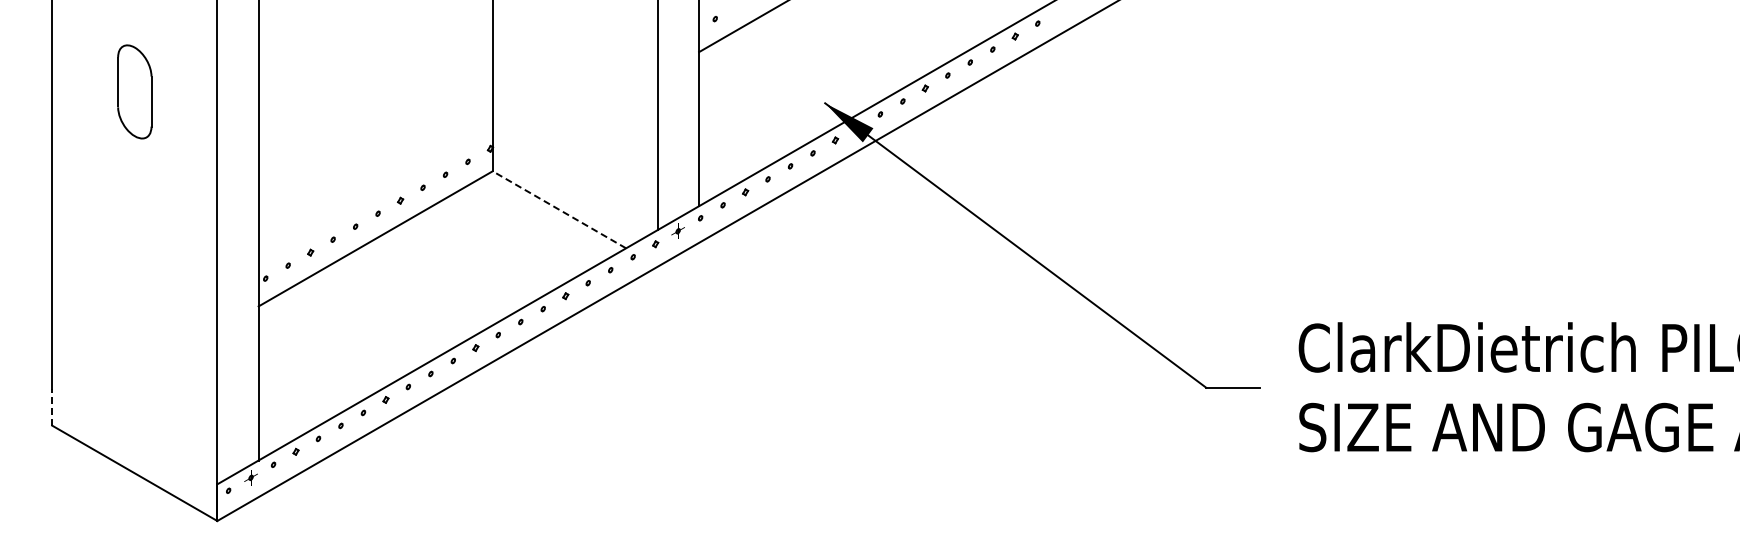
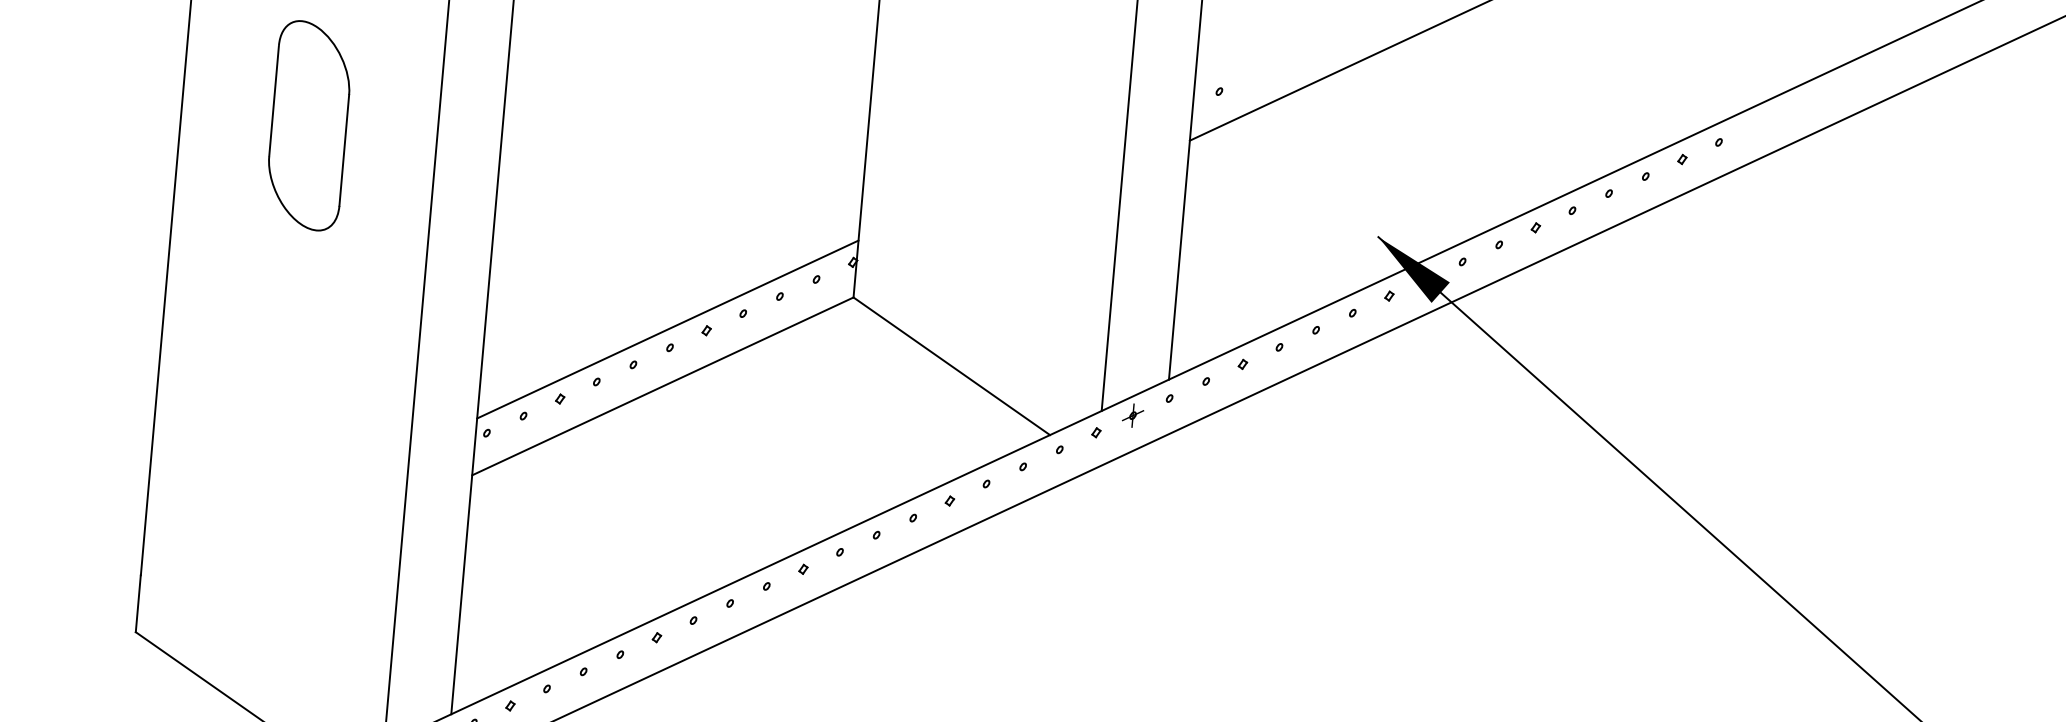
part: (134, 91) -> (308, 125), size x1.43
line: (375, 201) -> (667, 328), added
line: (558, 209) -> (950, 365), dashed -> solid
line: (52, 406) -> (138, 602), dashed -> solid

